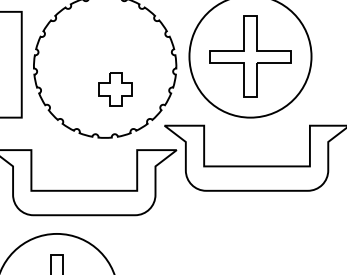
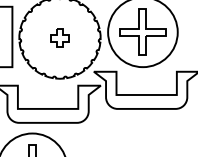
part: (114, 88) -> (59, 37), moved

